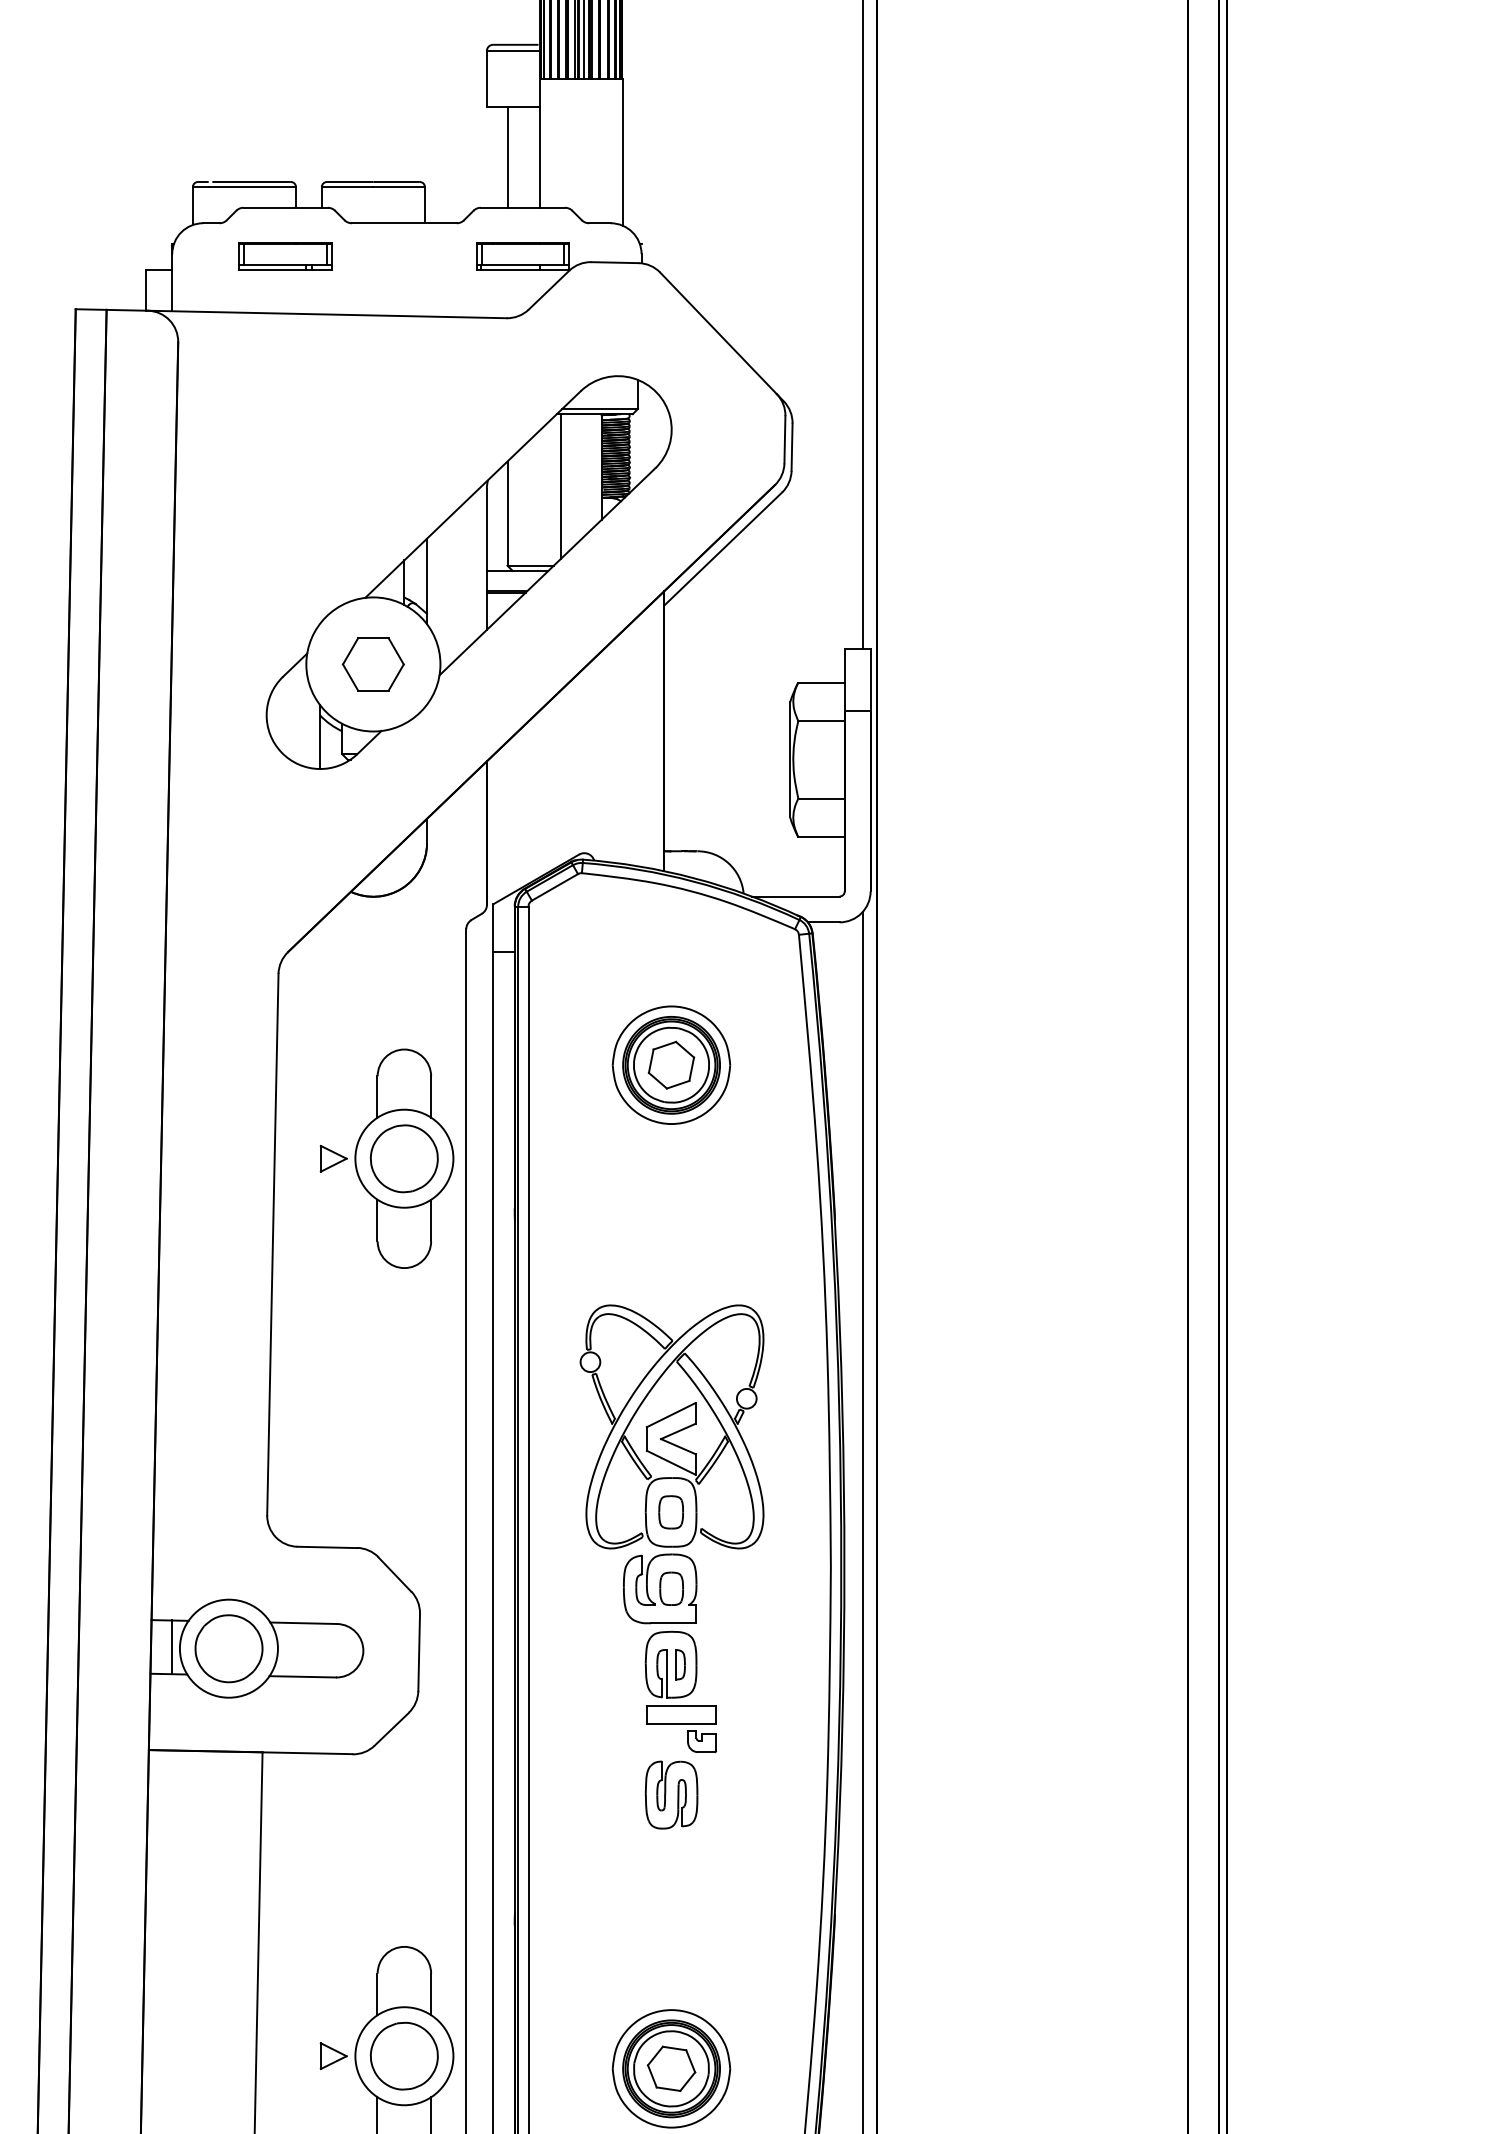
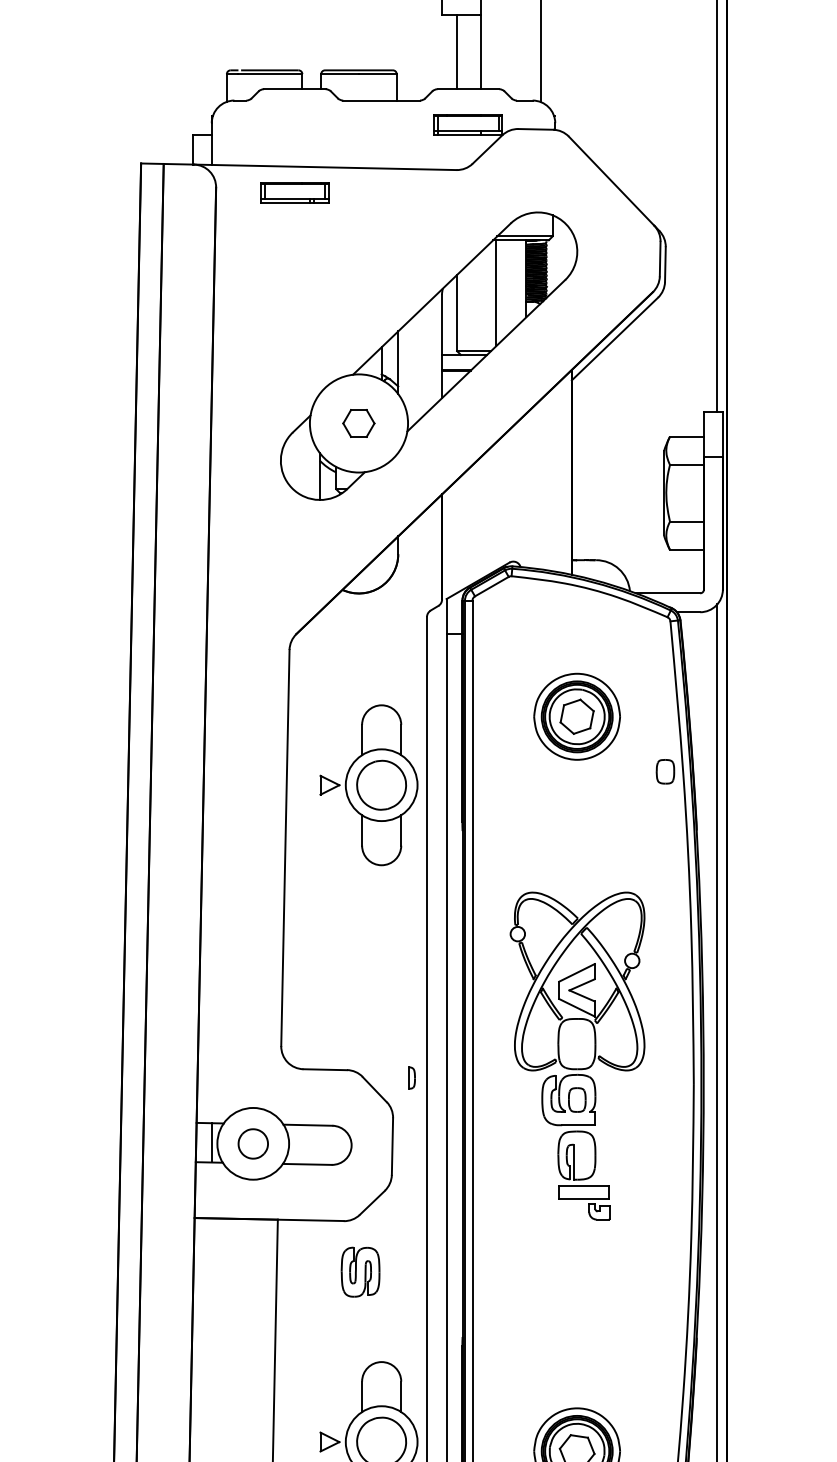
part: (285, 256) -> (294, 192), moved
part: (372, 664) -> (358, 423), size x0.7
part: (670, 1512) -> (664, 771), moved
part: (228, 1648) -> (252, 1143), size x0.6
part: (680, 1664) -> (411, 1077), moved
part: (671, 1794) -> (360, 1271), moved

